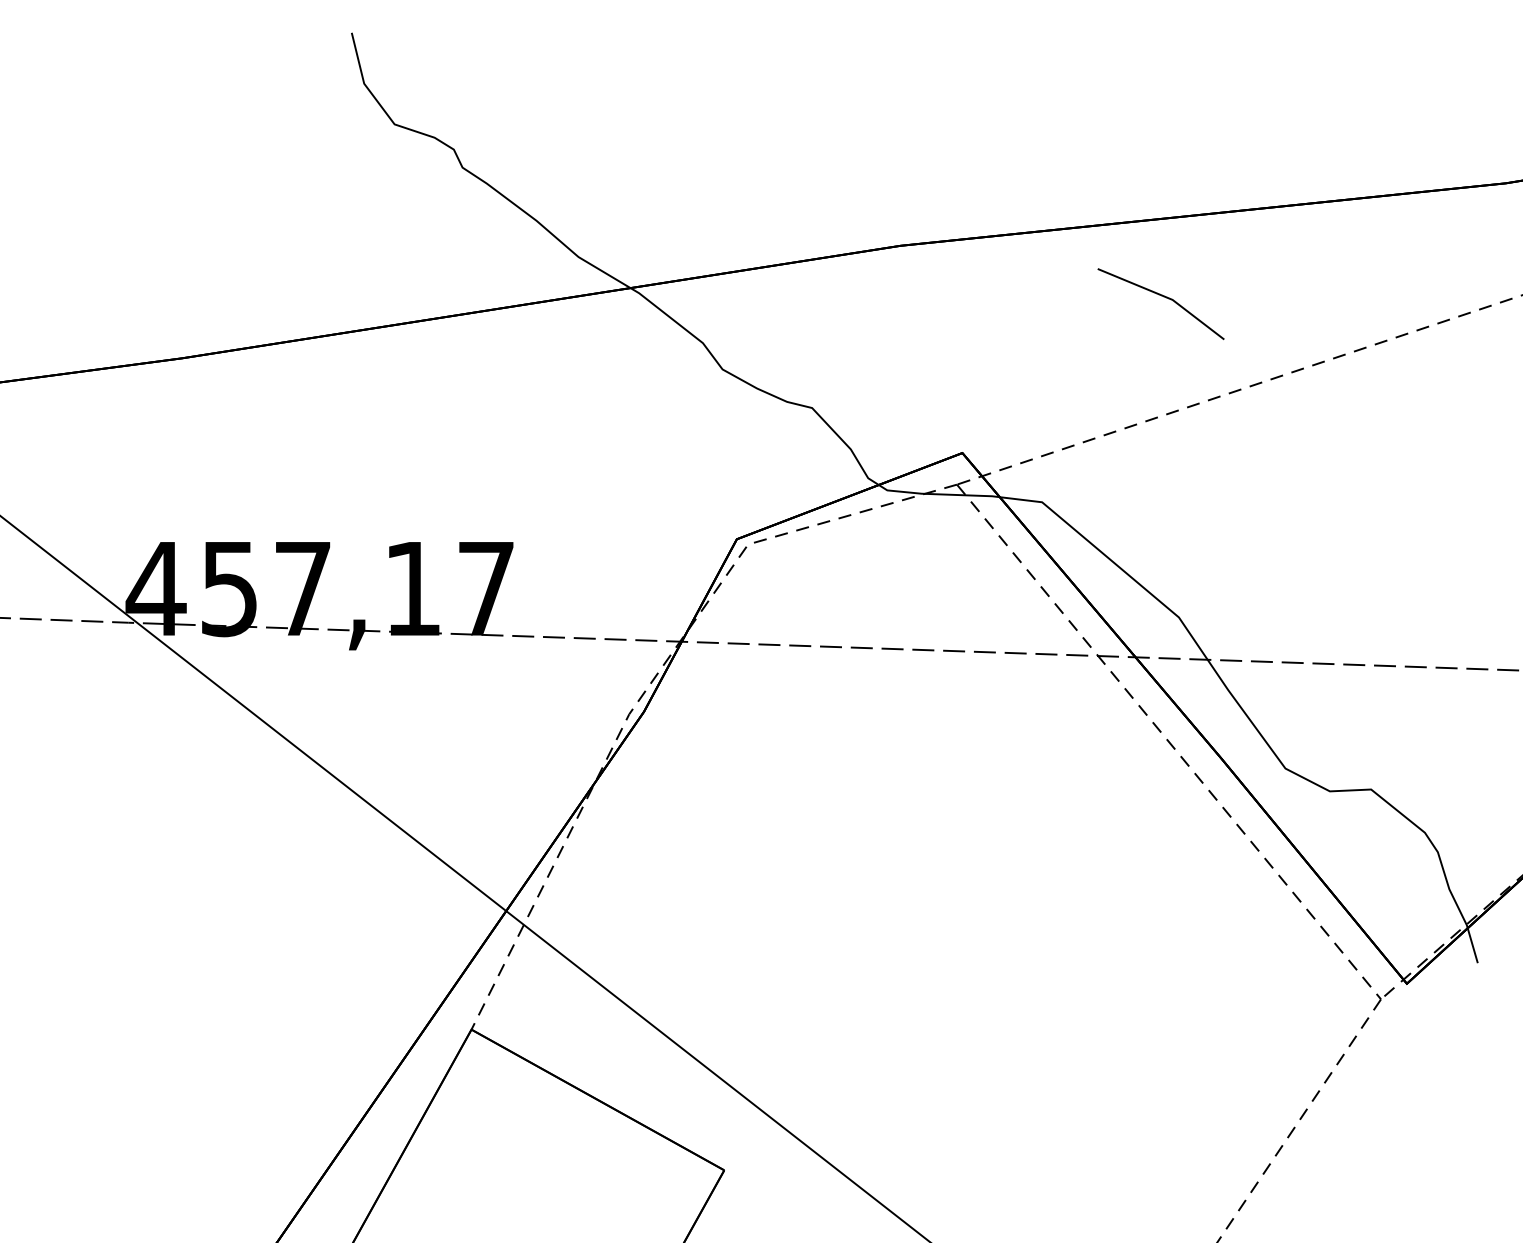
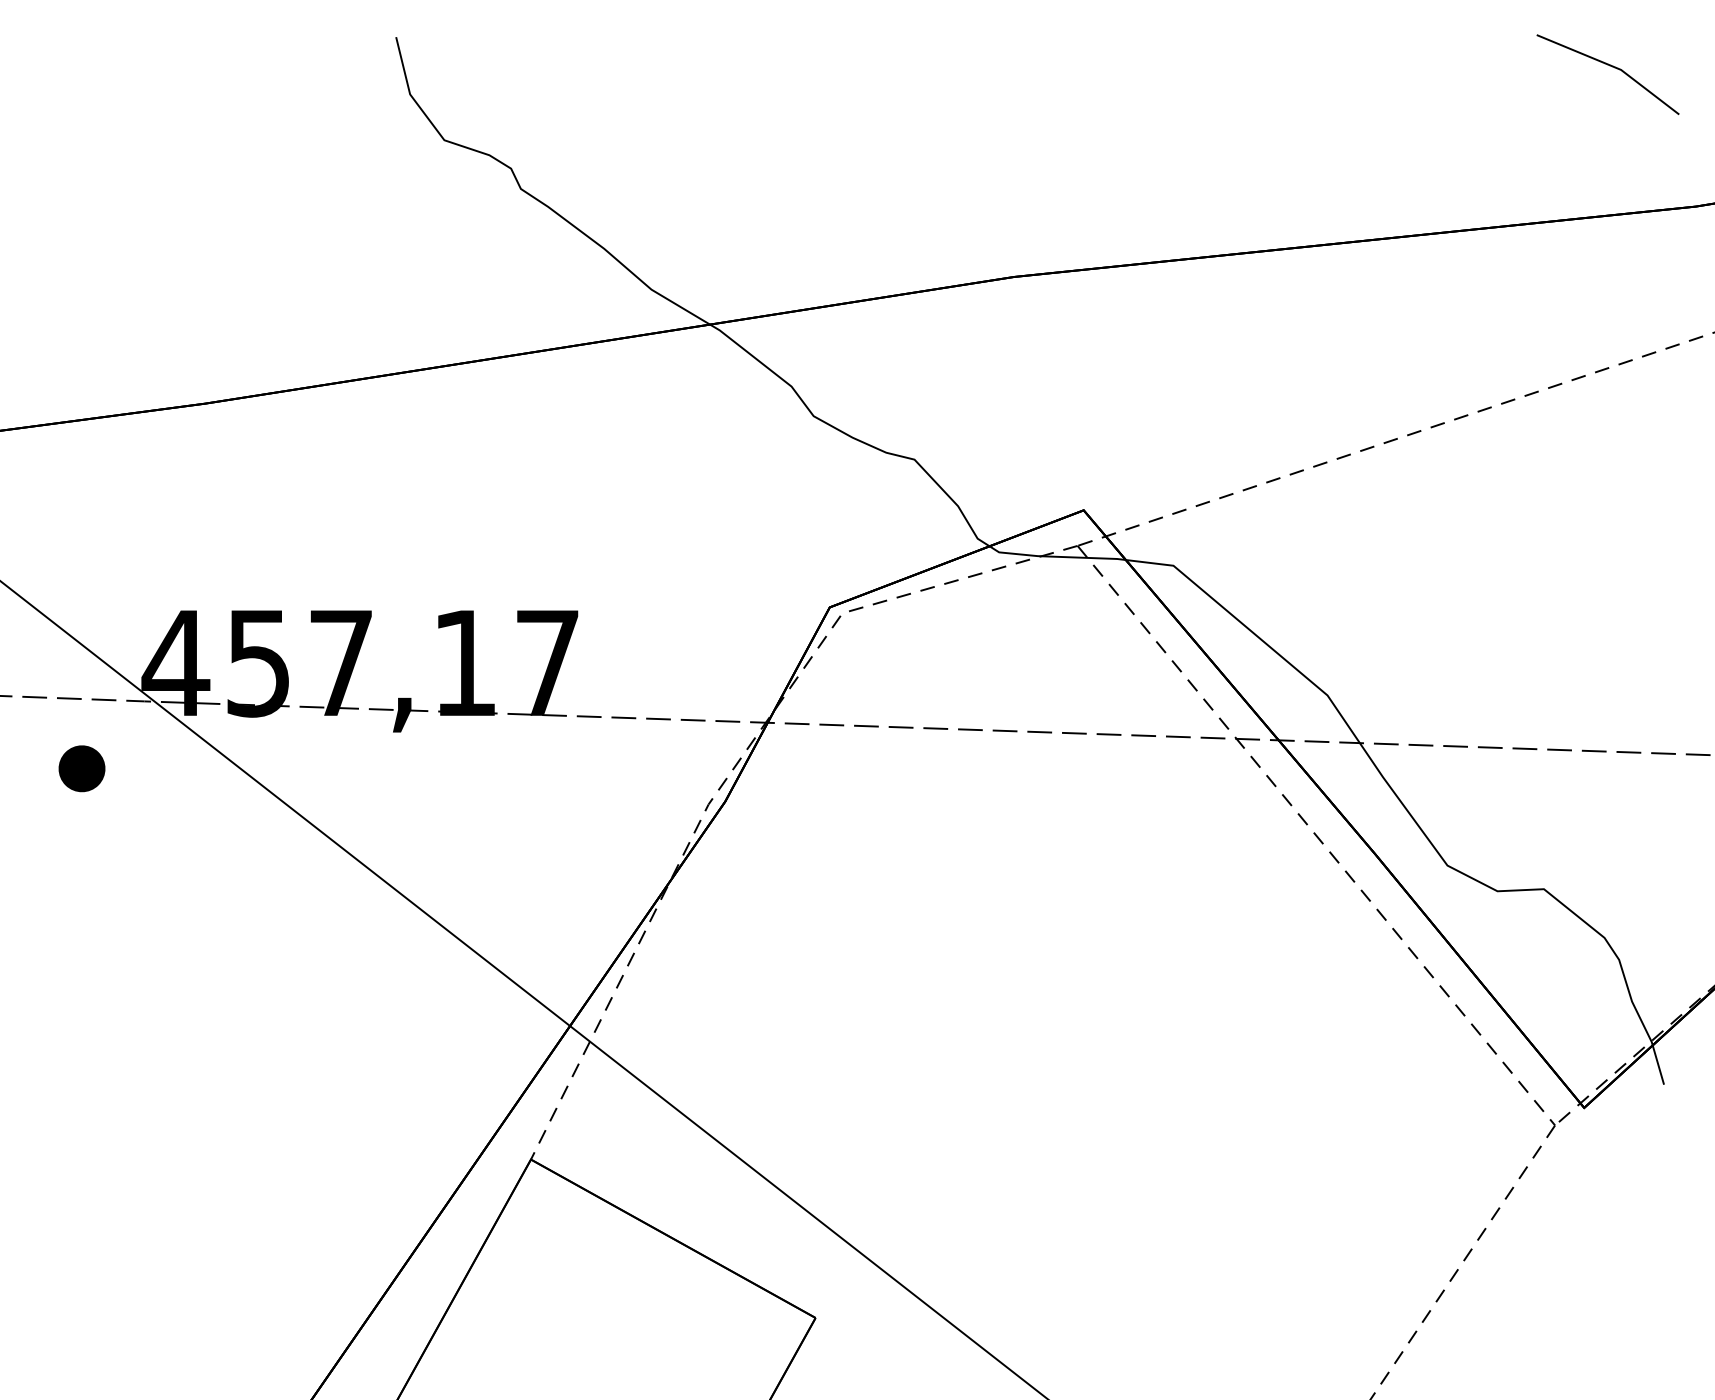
line: (1163, 297) -> (1610, 67), moved
part: (72, 682) -> (81, 768), added

